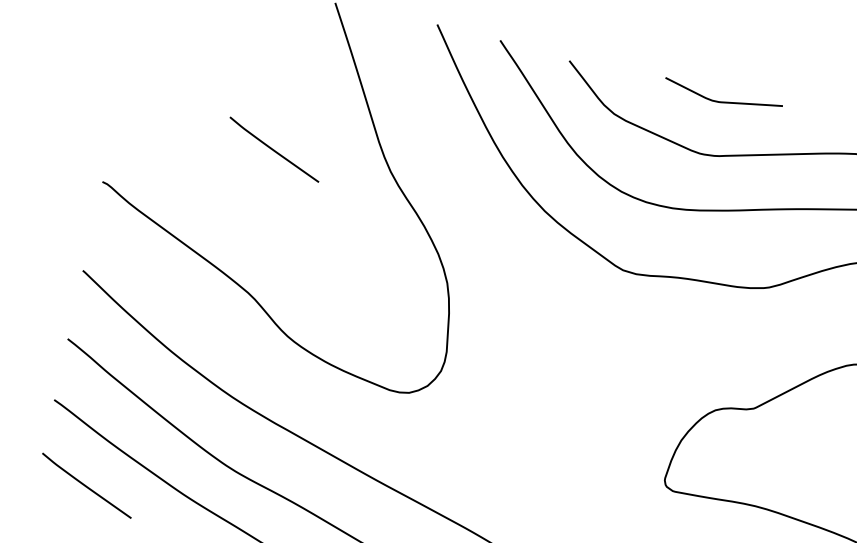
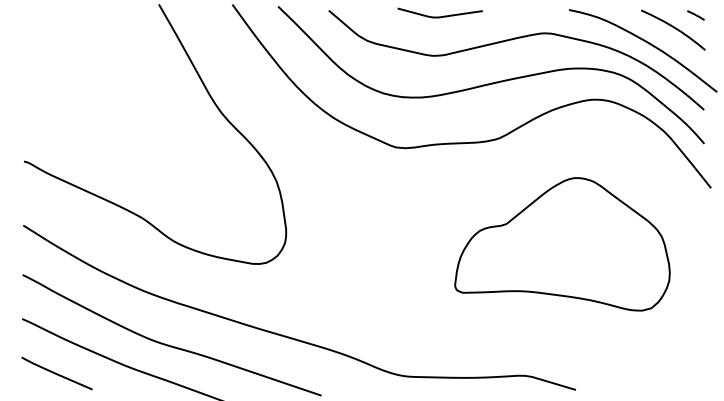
line: (273, 149) -> (137, 114), removed

